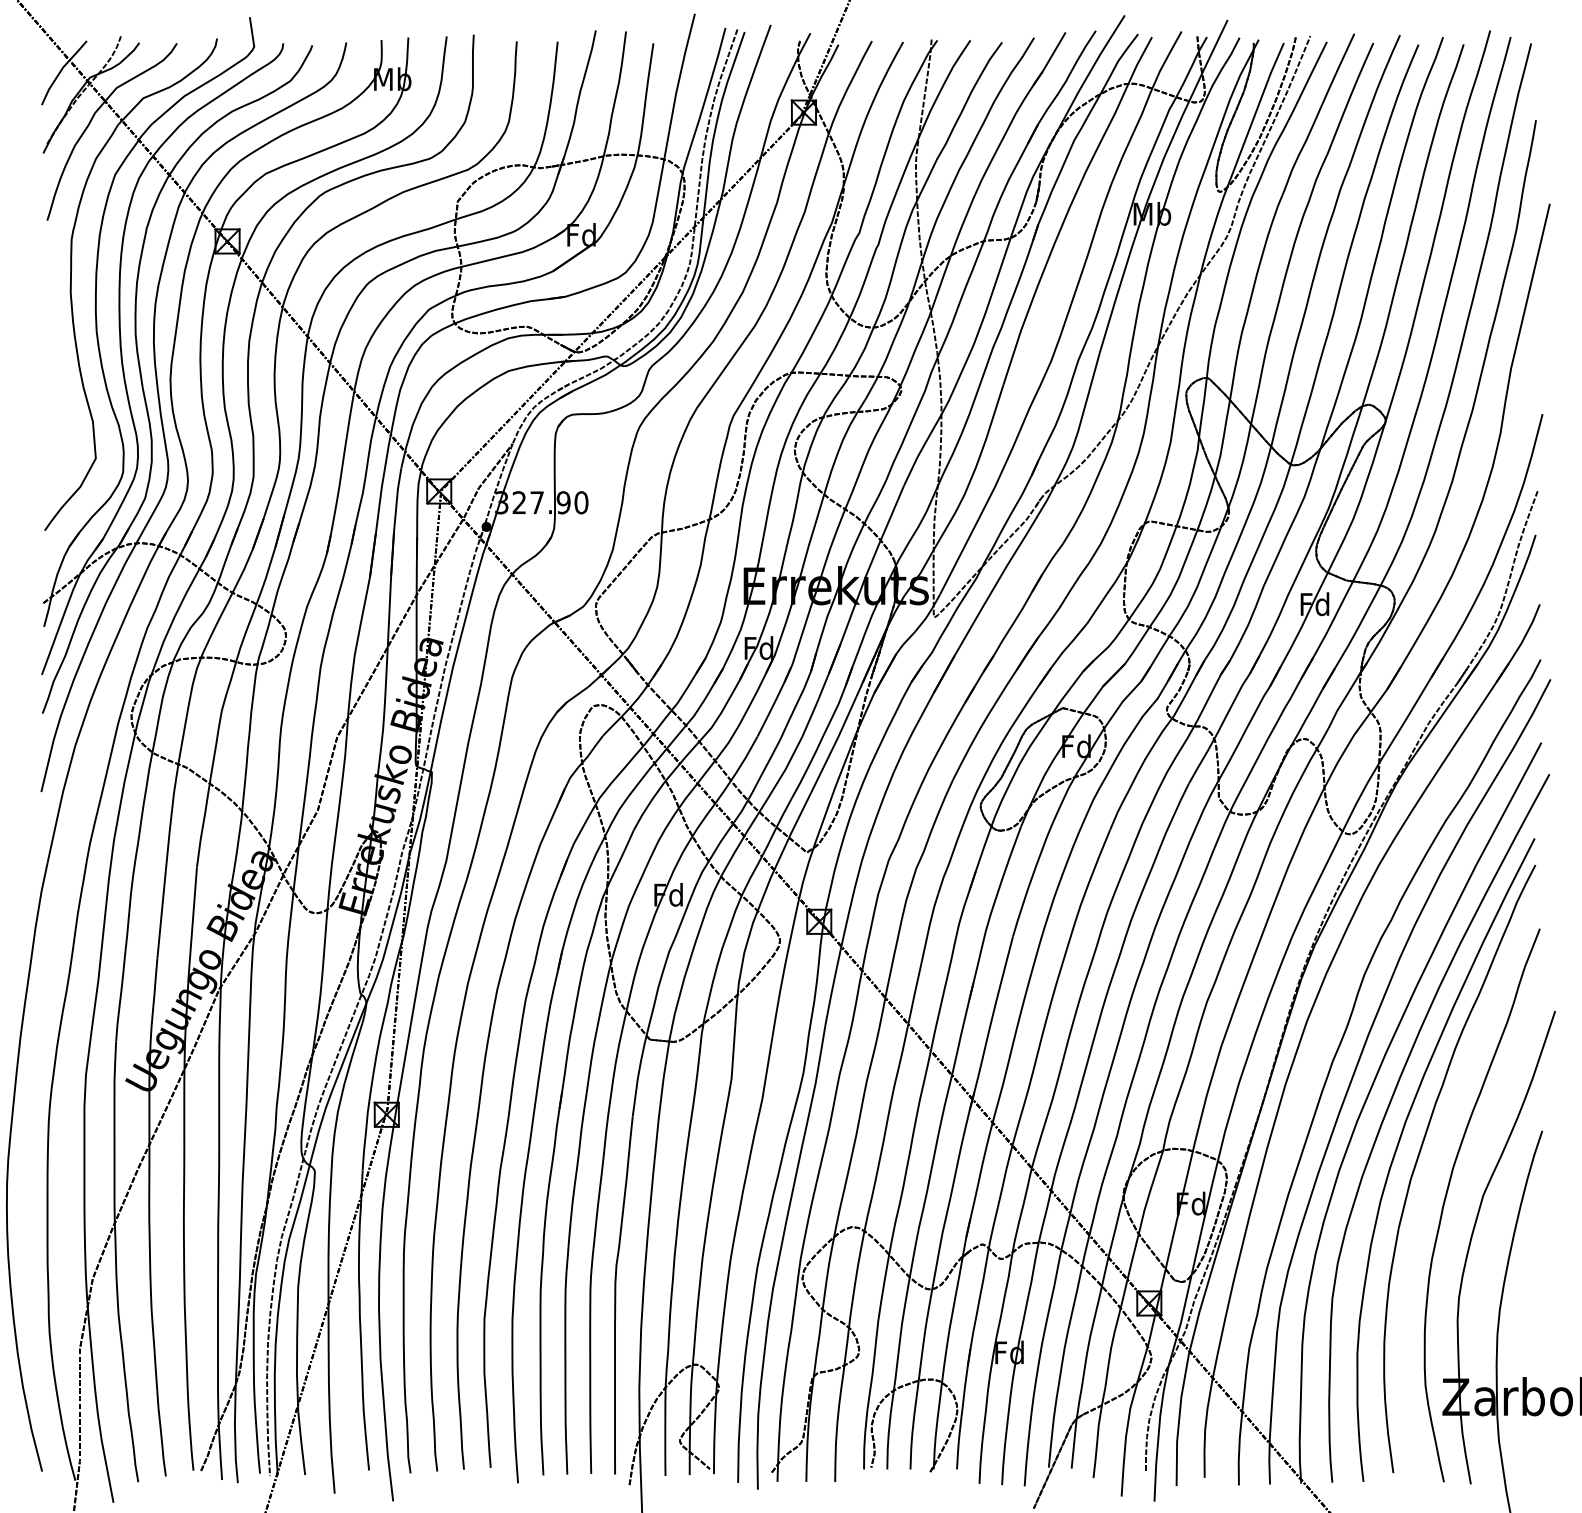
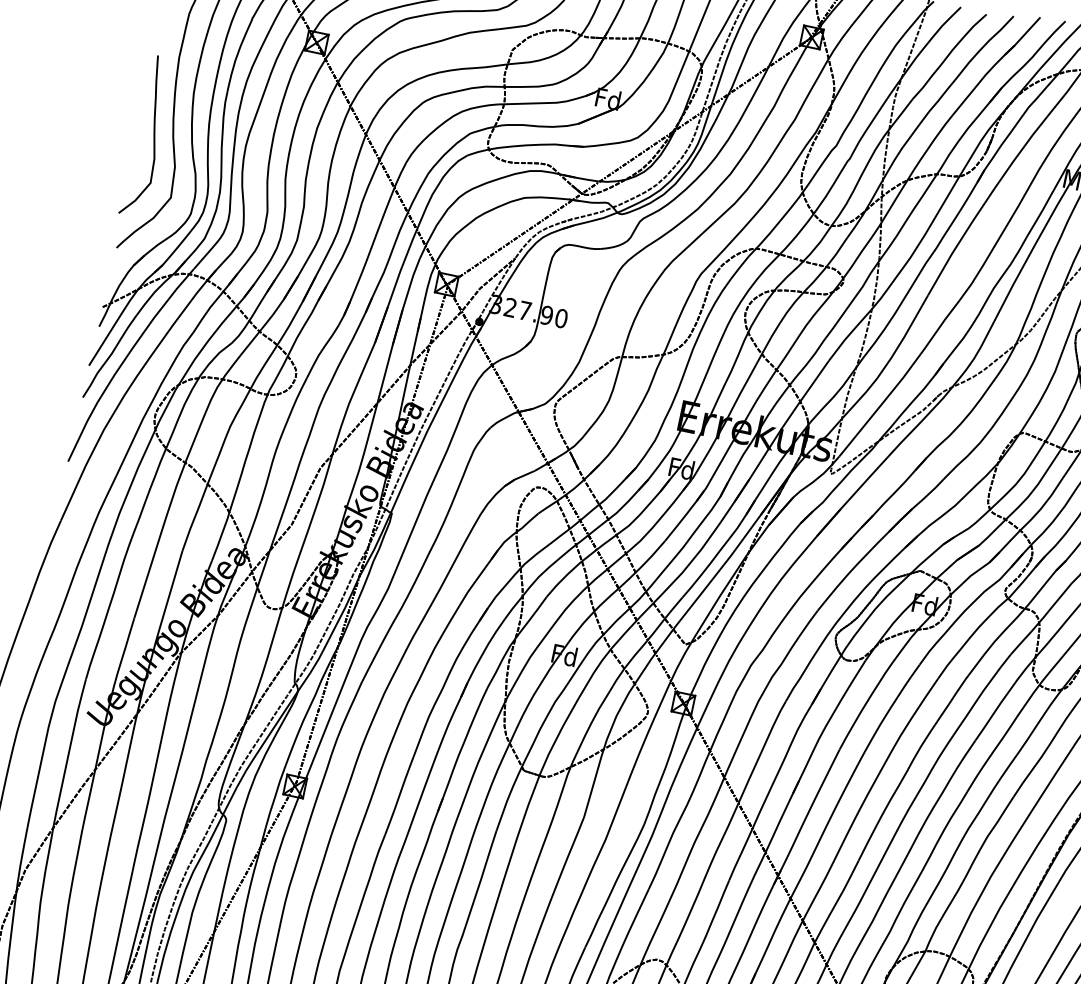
curve: (60, 392) -> (153, 137), added

